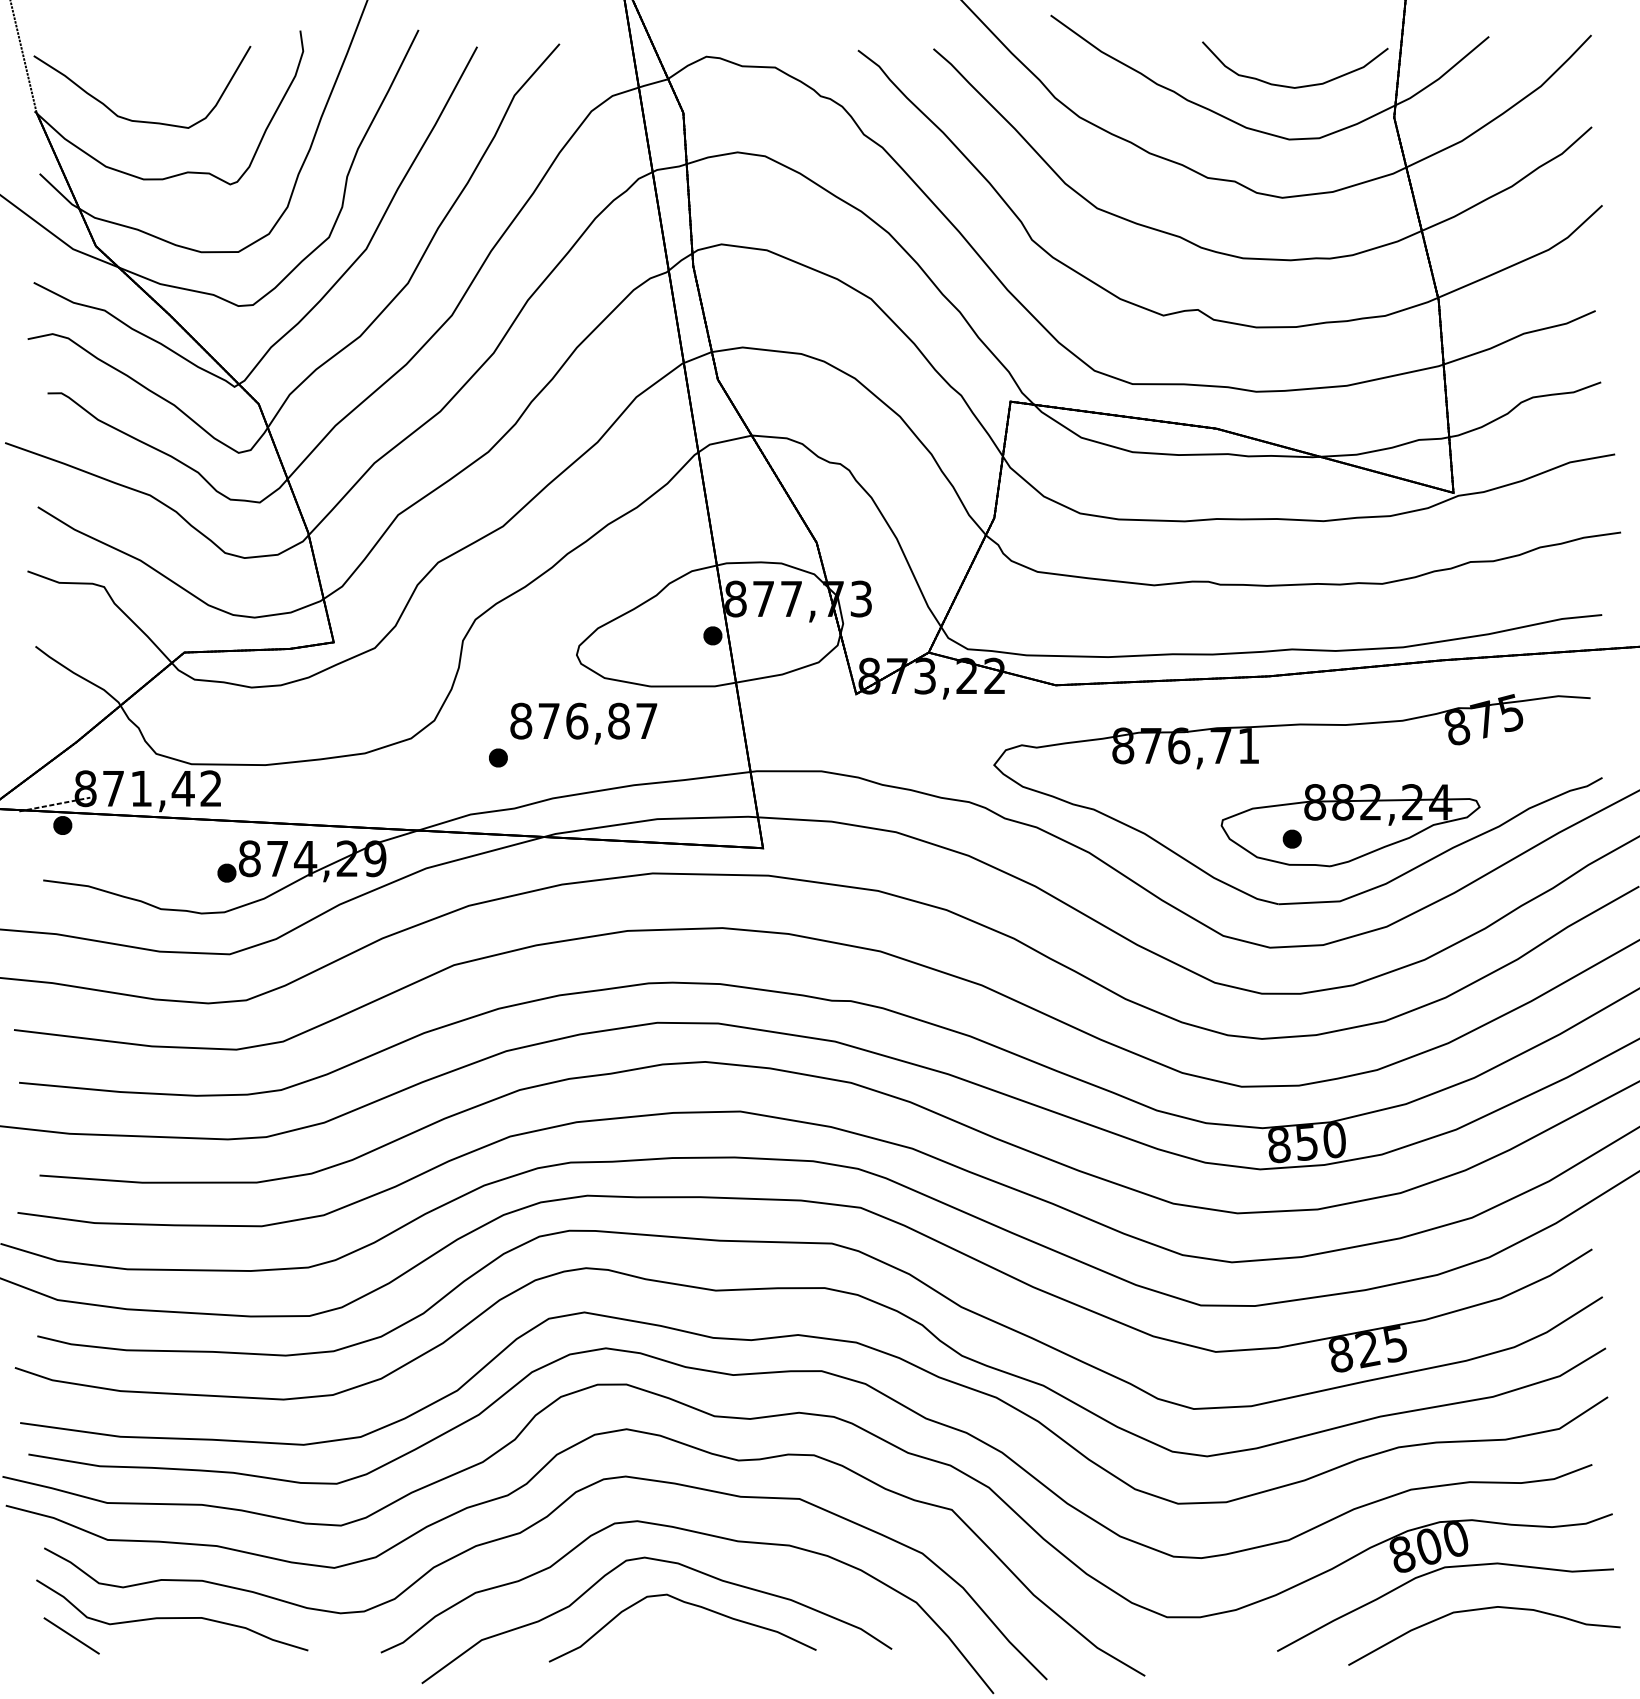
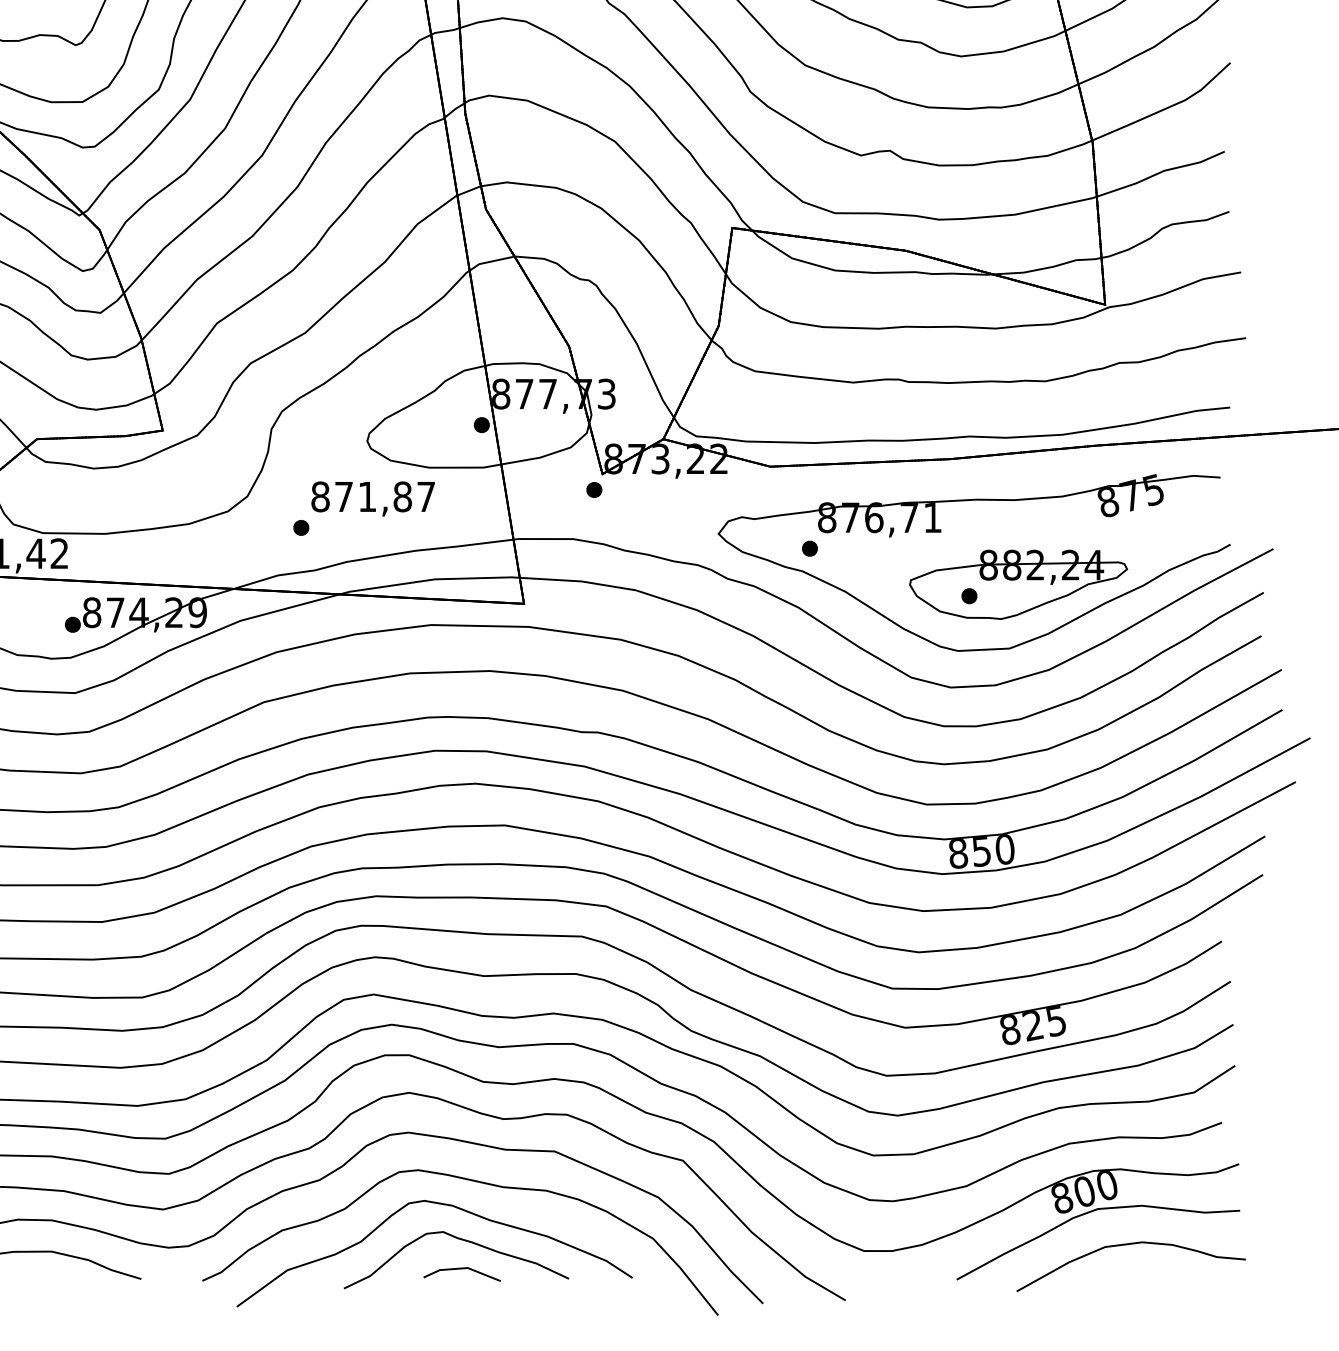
part: (846, 712) -> (594, 489), added
text: (577, 720) -> (367, 496), 876,87 -> 871,87
part: (1102, 782) -> (809, 548), added
part: (689, 1644) -> (462, 1273), added

